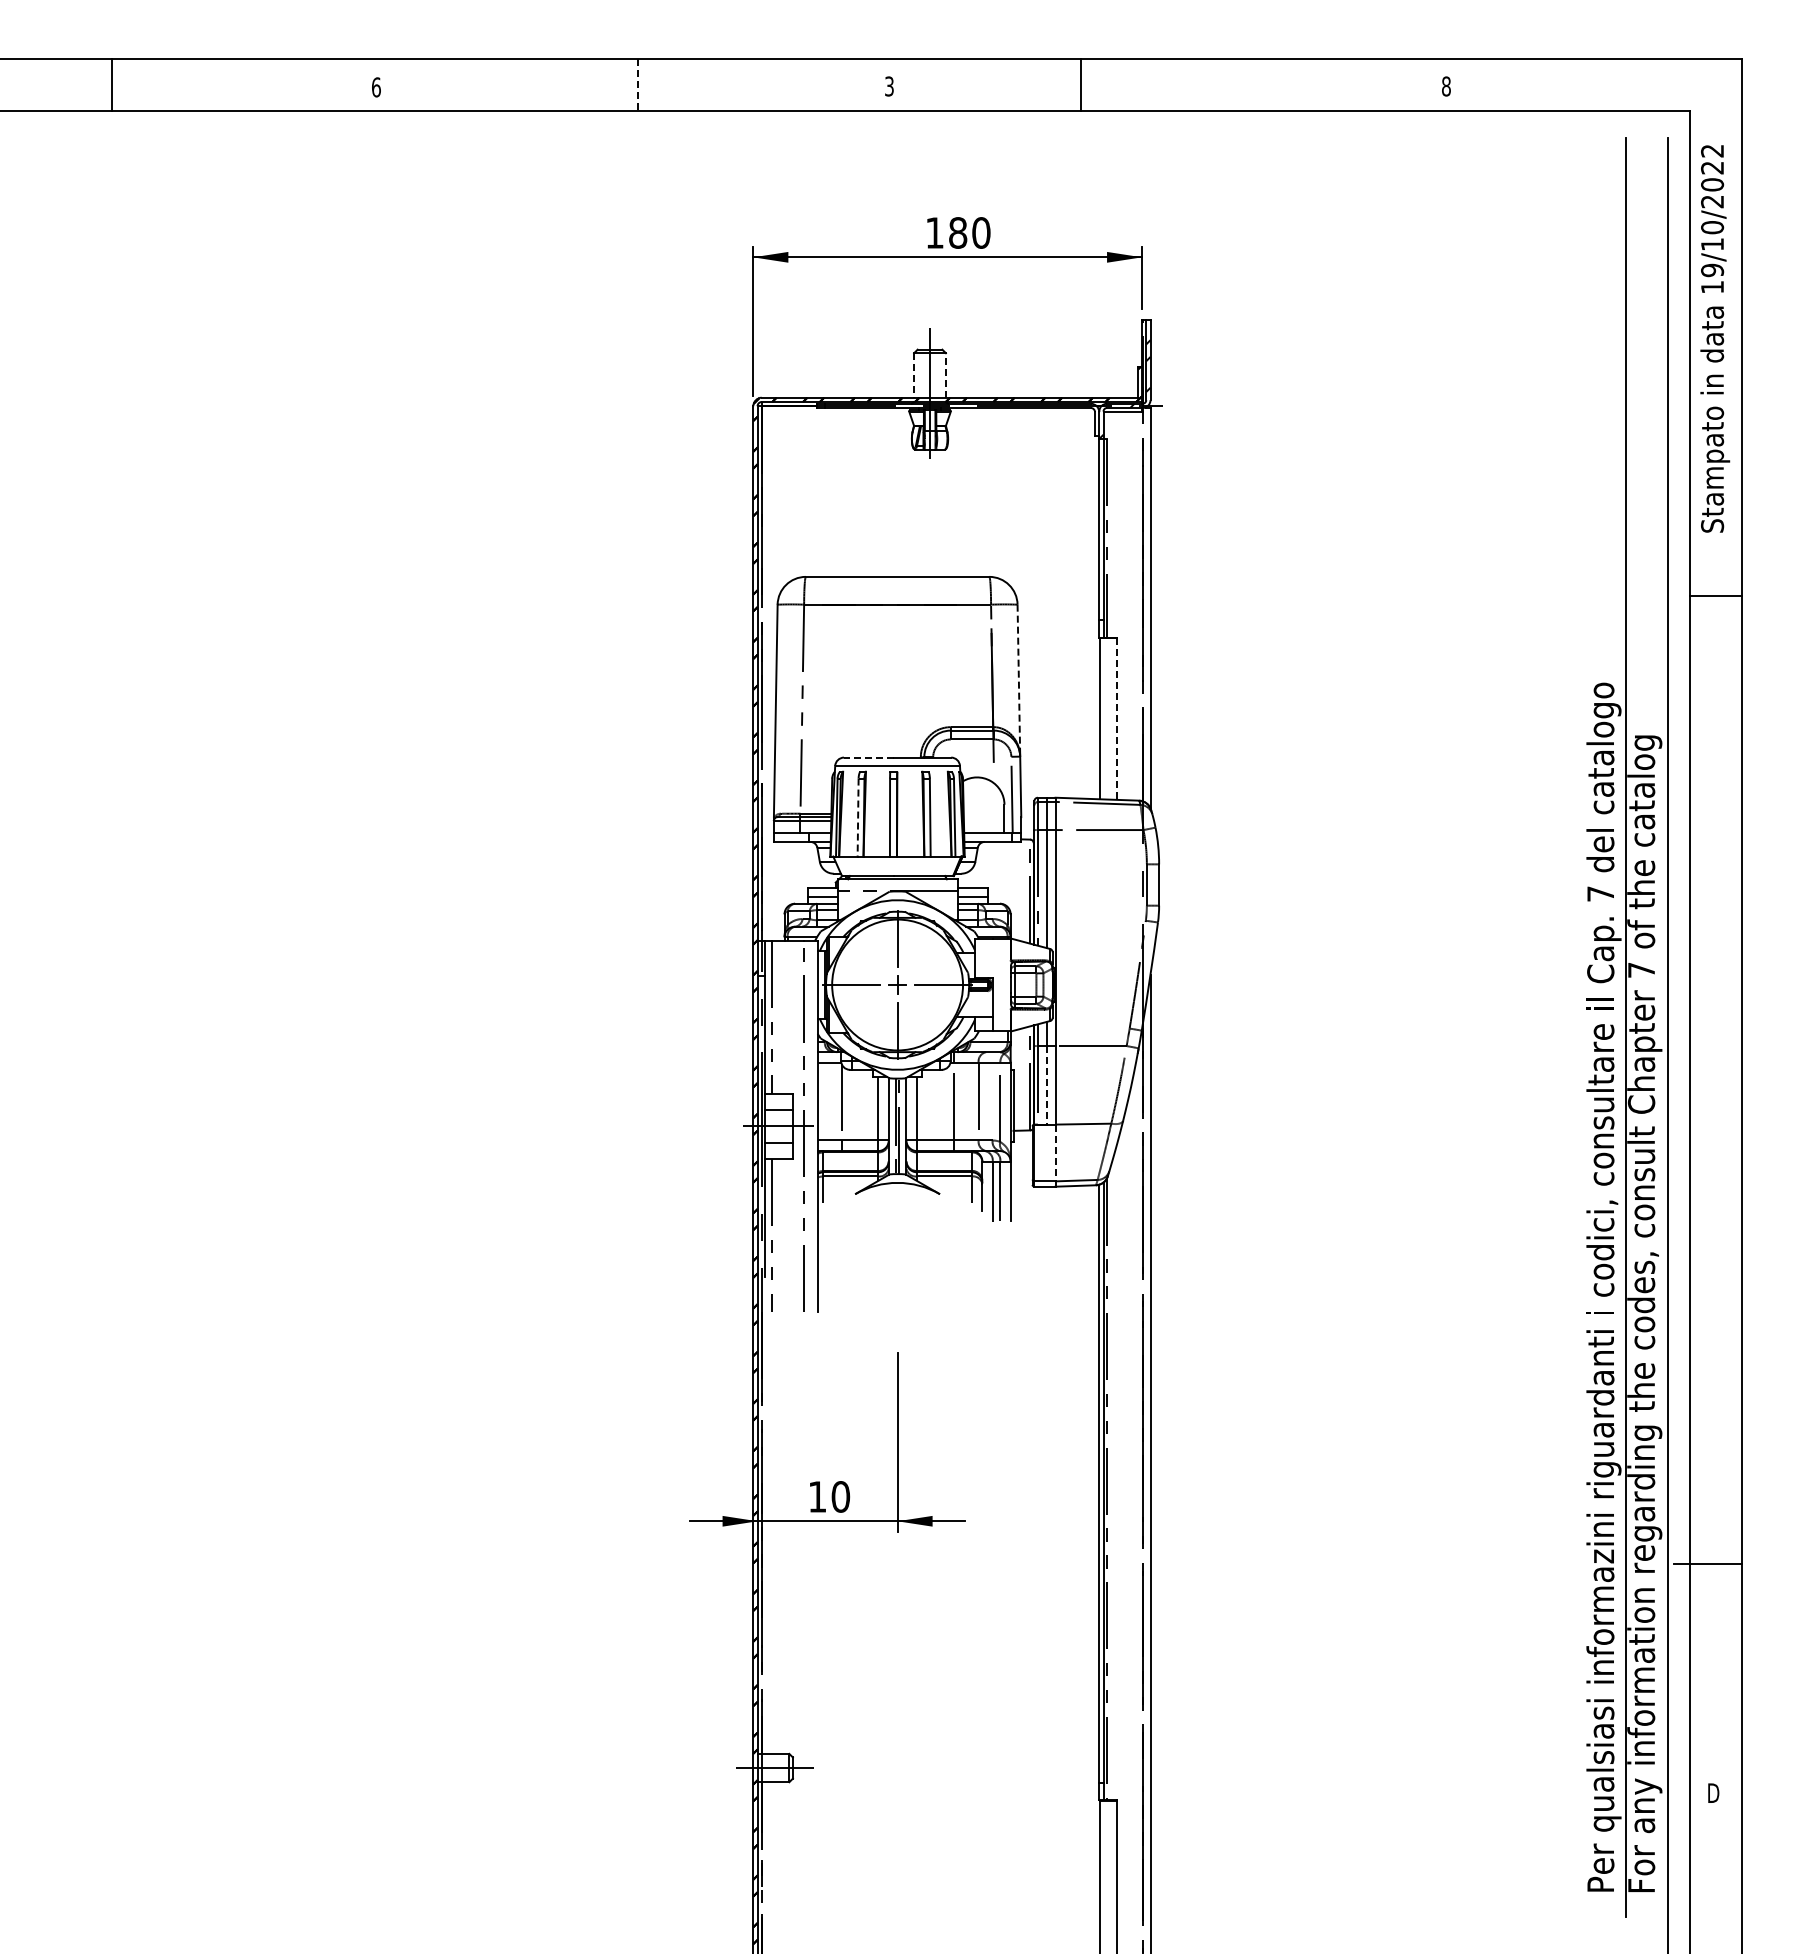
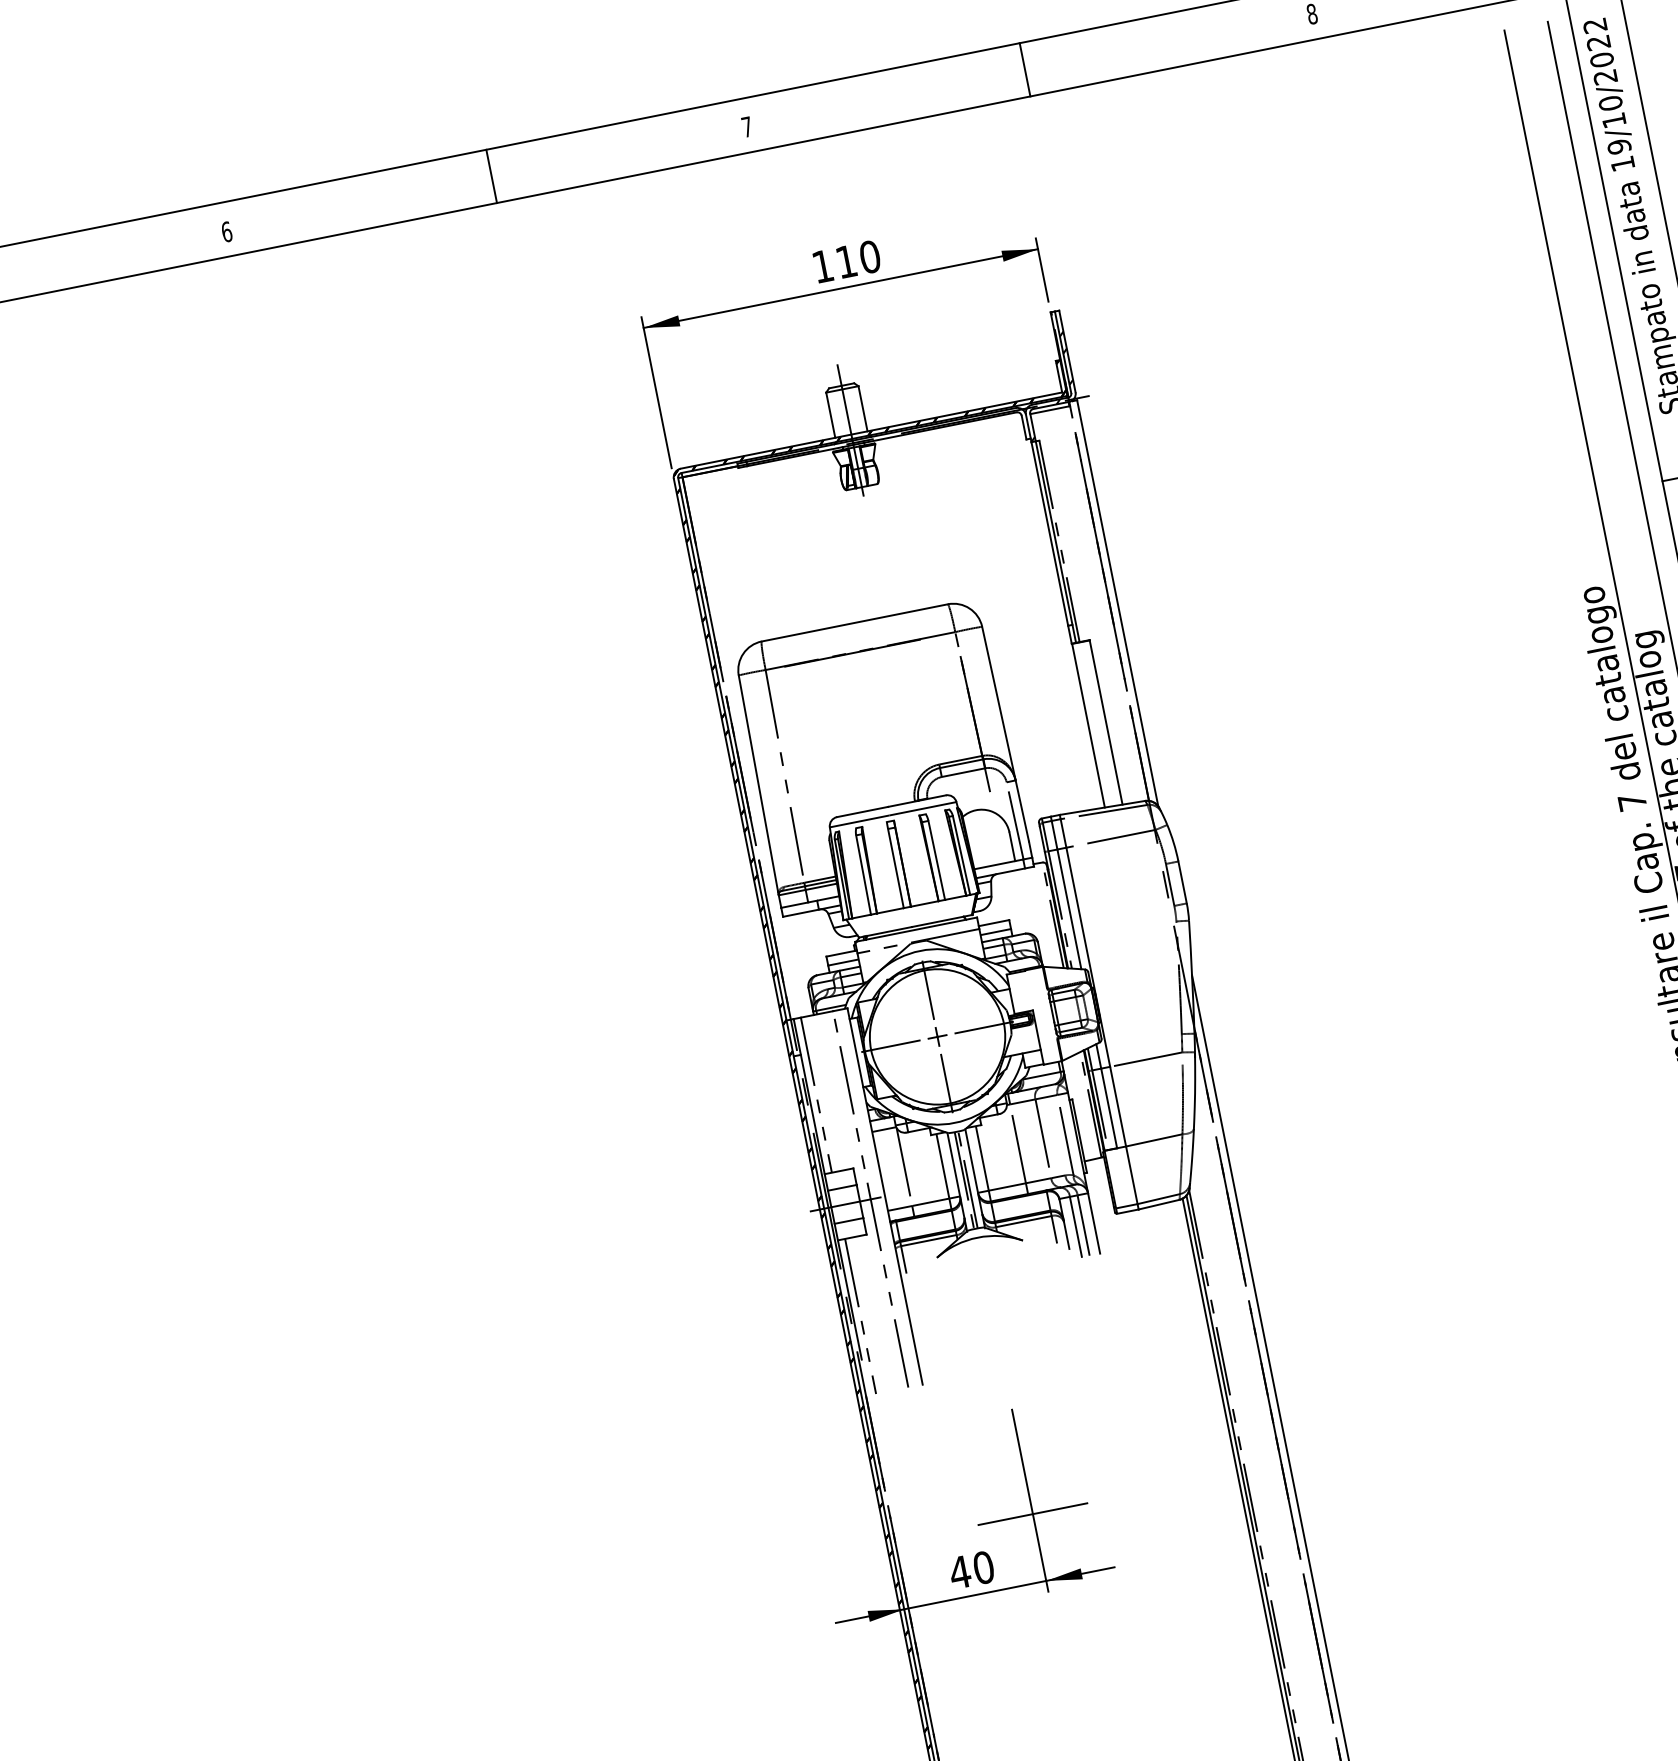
line: (1080, 84) -> (1024, 69), moved
line: (637, 85) -> (491, 177), dashed -> solid
text: (889, 86) -> (747, 127), 3 -> 7
text: (958, 232) -> (846, 261), 180 -> 110
line: (945, 374) -> (862, 407), dashed -> solid
line: (914, 375) -> (831, 415), dashed -> solid
line: (1018, 680) -> (998, 703), dashed -> solid
line: (1116, 719) -> (1105, 723), dashed -> solid
line: (868, 757) -> (861, 812), dashed -> solid
line: (858, 818) -> (864, 875), dashed -> solid
line: (1046, 1085) -> (1108, 1108), dashed -> solid
line: (1055, 1153) -> (1131, 1175), dashed -> solid
line: (897, 1455) -> (1032, 1514), added
text: (817, 1496) -> (959, 1572), 10 -> 40

